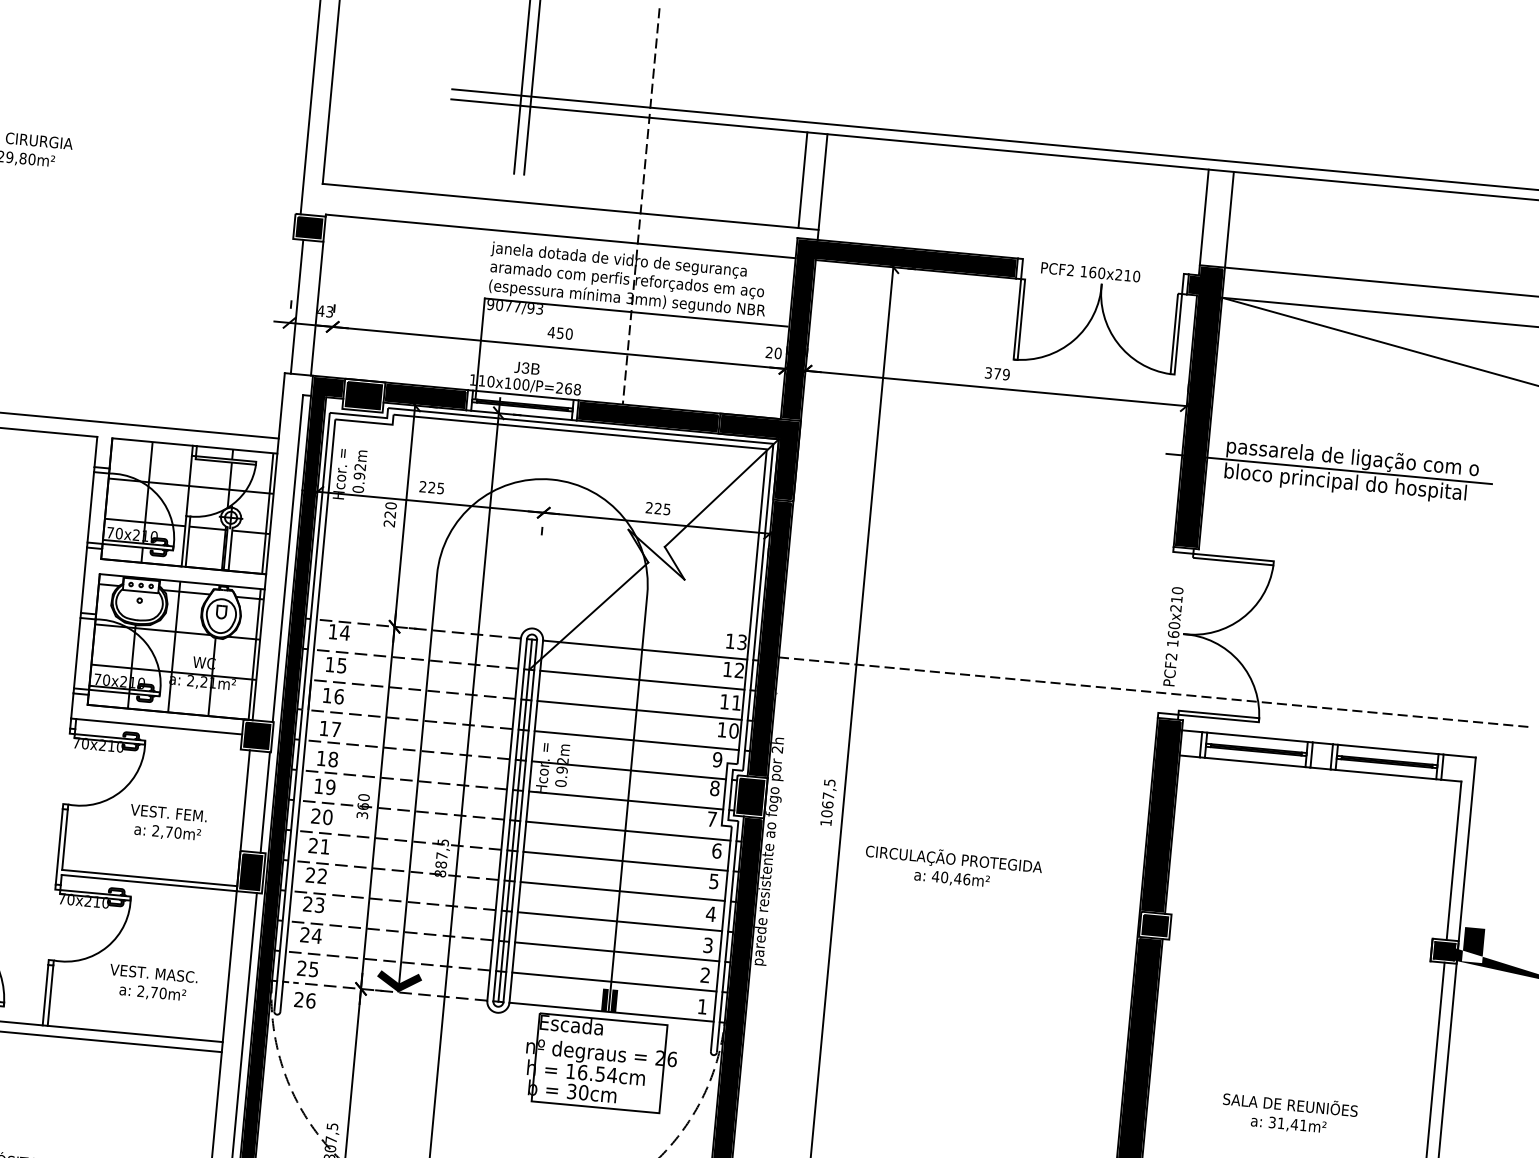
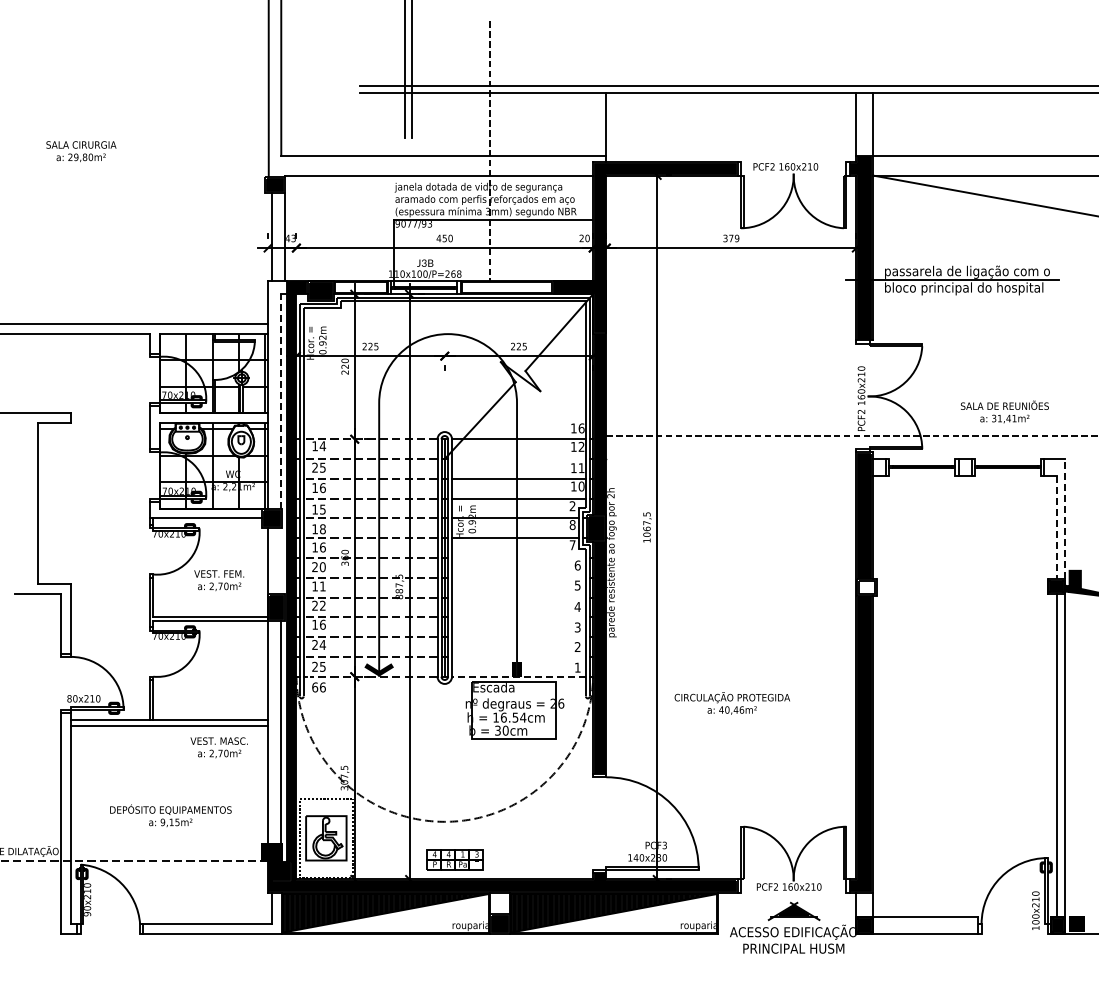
line: (803, 180) -> (593, 124), removed
fill: (424, 396) -> (360, 287), removed
fill: (649, 416) -> (507, 287), removed
line: (91, 506) -> (150, 379), removed
line: (288, 557) -> (281, 400), solid -> dashed
text: (742, 642) -> (581, 428), 13 -> 16
line: (77, 653) -> (150, 475), removed
text: (329, 664) -> (314, 467), 15 -> 25
line: (641, 680) -> (518, 459), removed
text: (335, 729) -> (322, 509), 17 -> 15
line: (1257, 737) -> (922, 459), removed
line: (1387, 750) -> (1007, 459), removed
text: (717, 760) -> (572, 506), 9 -> 2
line: (1255, 762) -> (922, 475), removed
line: (1385, 774) -> (1007, 475), removed
text: (330, 787) -> (322, 547), 19 -> 16
line: (265, 802) -> (281, 561), removed
line: (627, 831) -> (518, 558), removed
text: (312, 845) -> (314, 586), 21 -> 11
line: (1467, 848) -> (1065, 518), solid -> dashed
line: (624, 860) -> (518, 577), removed
line: (1454, 860) -> (1057, 527), solid -> dashed
text: (951, 868) -> (731, 703), moved
line: (622, 891) -> (518, 597), removed
text: (313, 904) -> (318, 624), 23 -> 16
line: (619, 921) -> (518, 617), removed
fill: (1155, 925) -> (867, 587), removed
line: (616, 952) -> (518, 637), removed
line: (613, 981) -> (518, 656), removed
text: (151, 983) -> (218, 747), moved
text: (299, 999) -> (315, 687), 26 -> 66
line: (610, 1011) -> (518, 676), solid -> dashed
text: (1289, 1113) -> (1004, 411), moved

